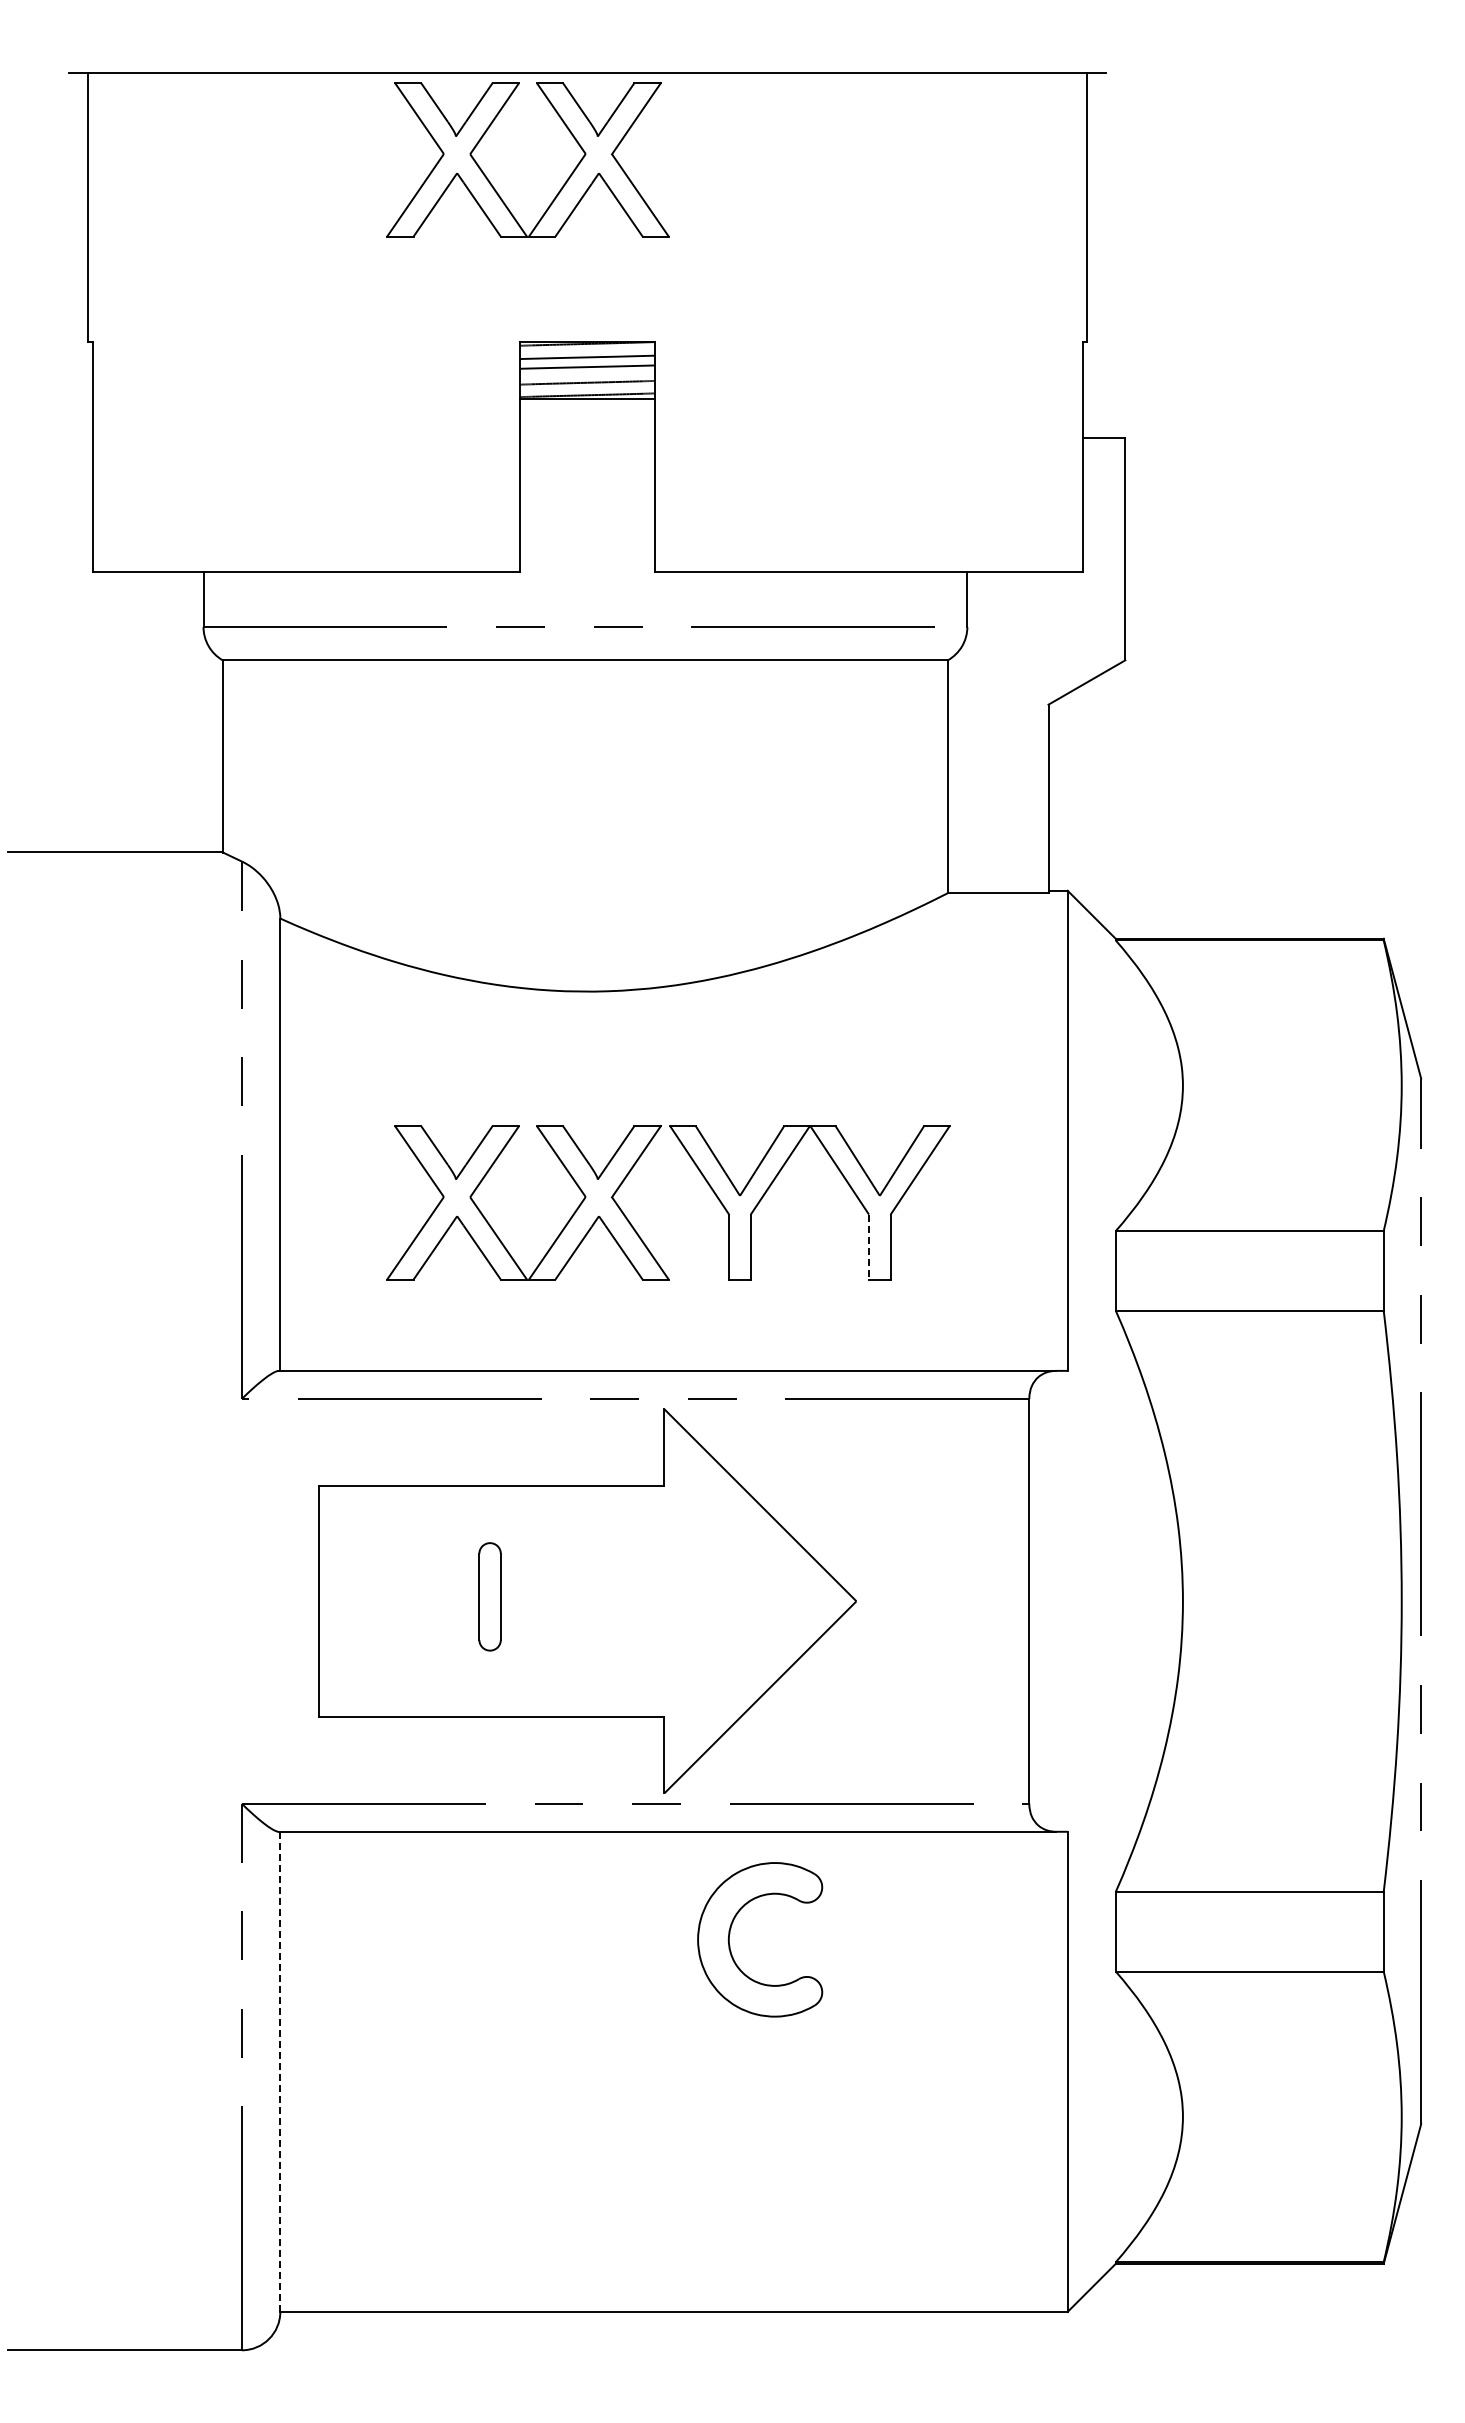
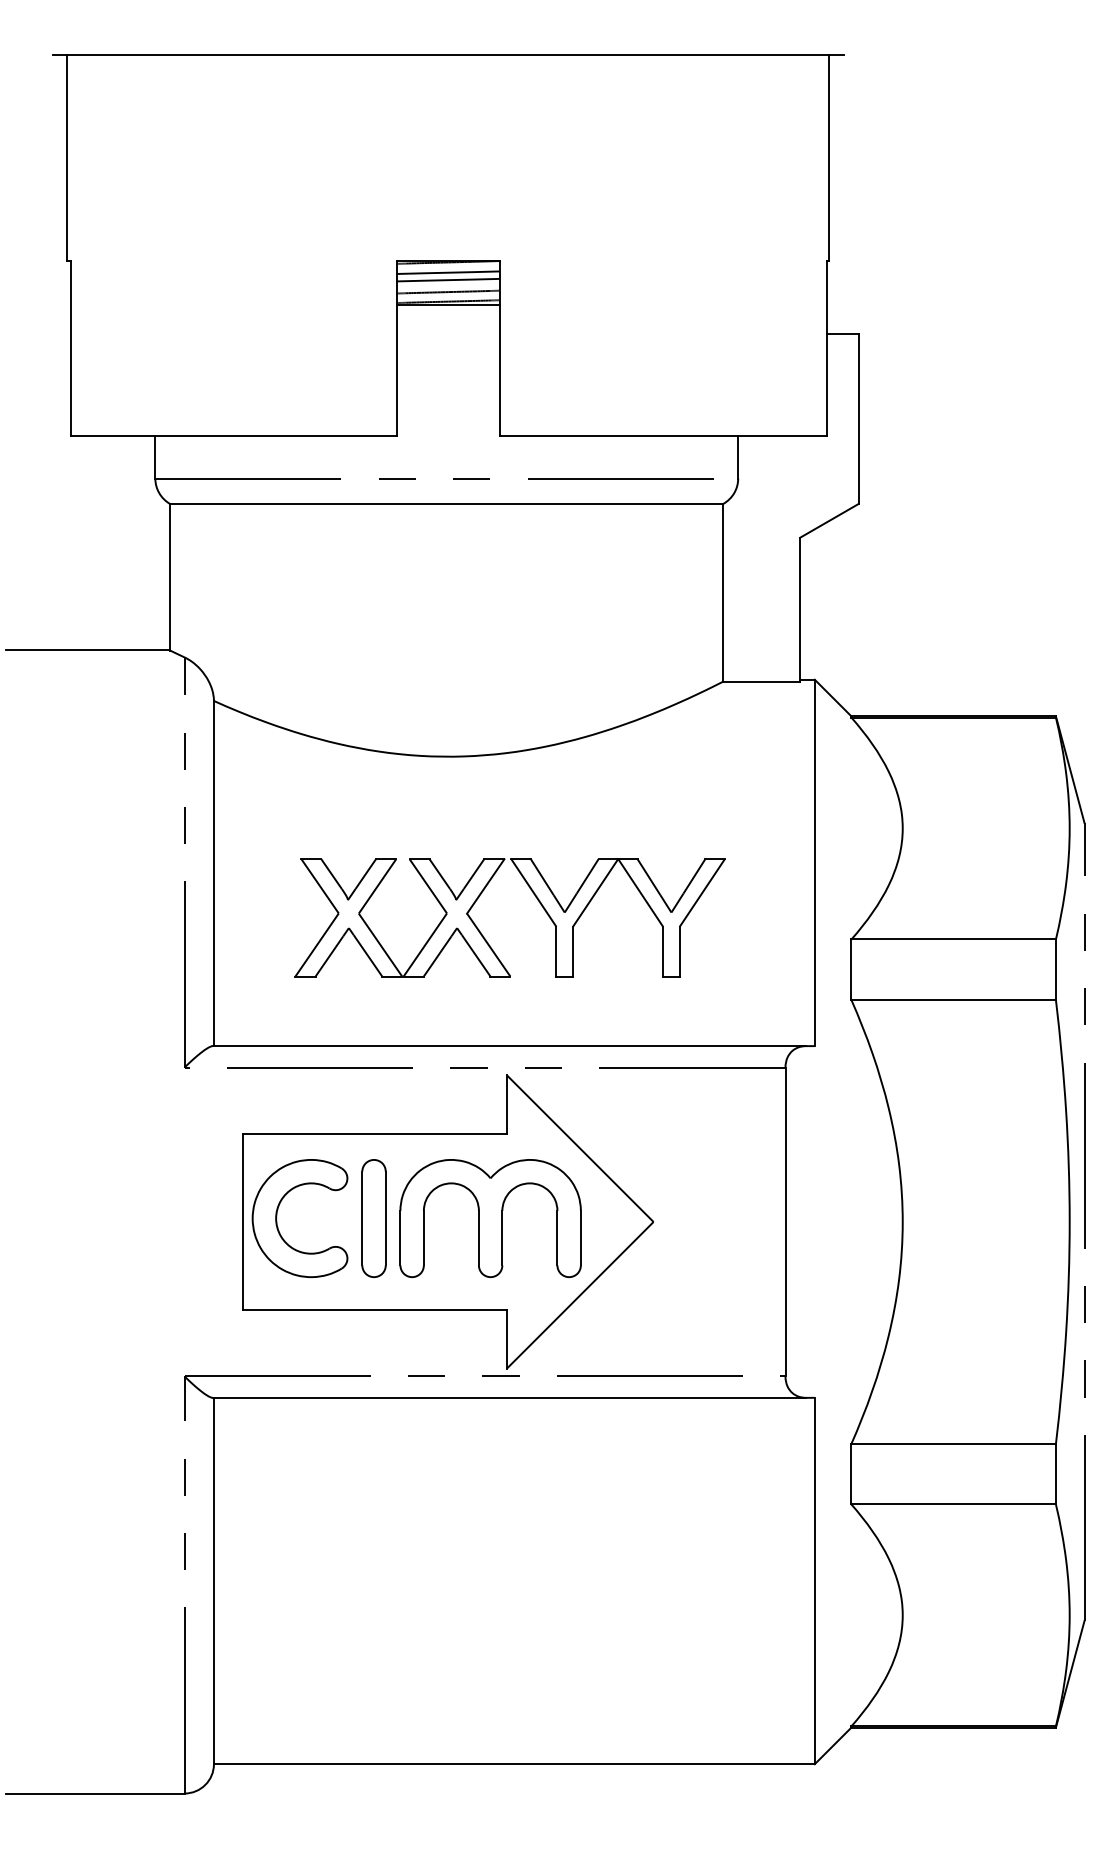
part: (492, 184) -> (375, 140), removed
line: (869, 1247) -> (663, 951), dashed -> solid
part: (489, 1596) -> (373, 1218), size x1.43
part: (642, 1596) -> (490, 1218), added
part: (730, 1934) -> (277, 1214), moved
line: (280, 2072) -> (214, 1581), dashed -> solid

